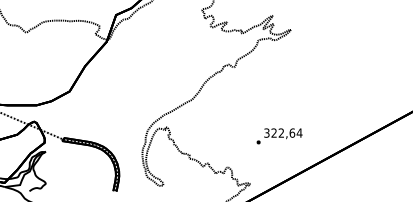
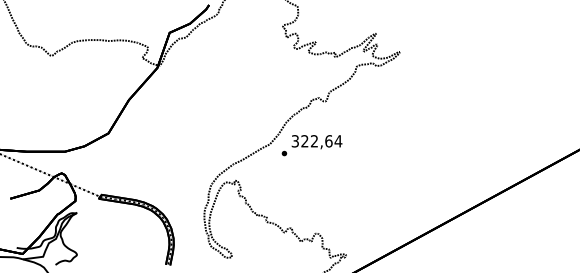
text: (279, 136) -> (311, 145), moved

